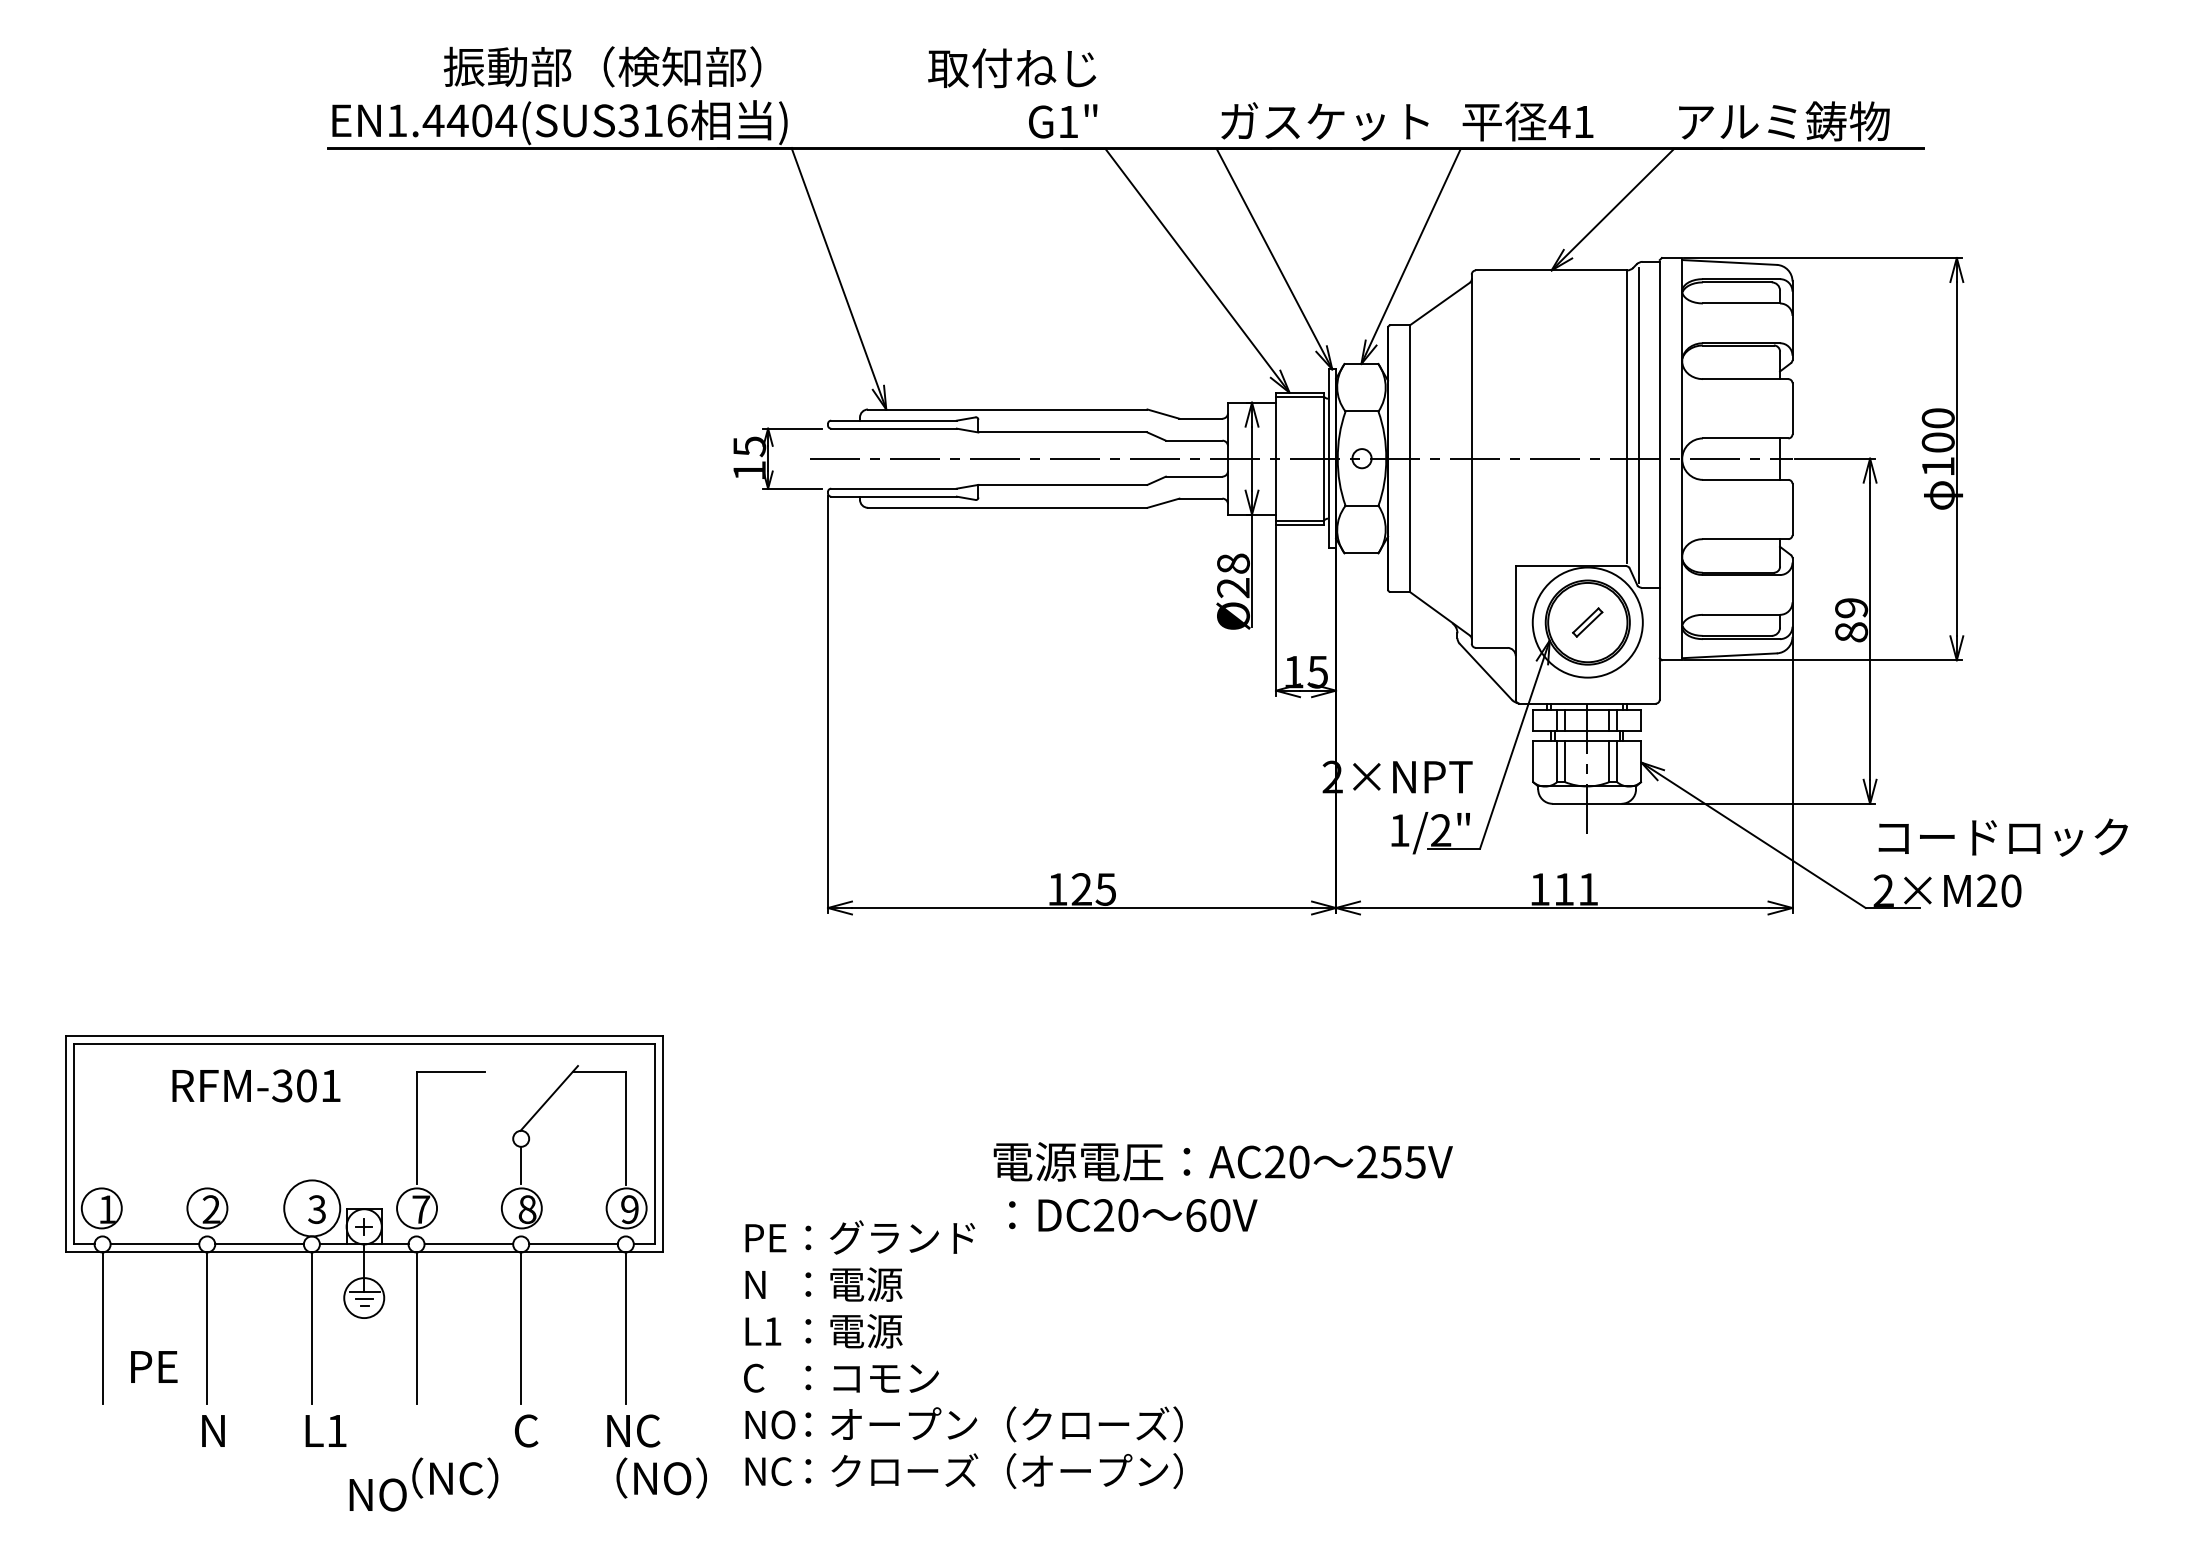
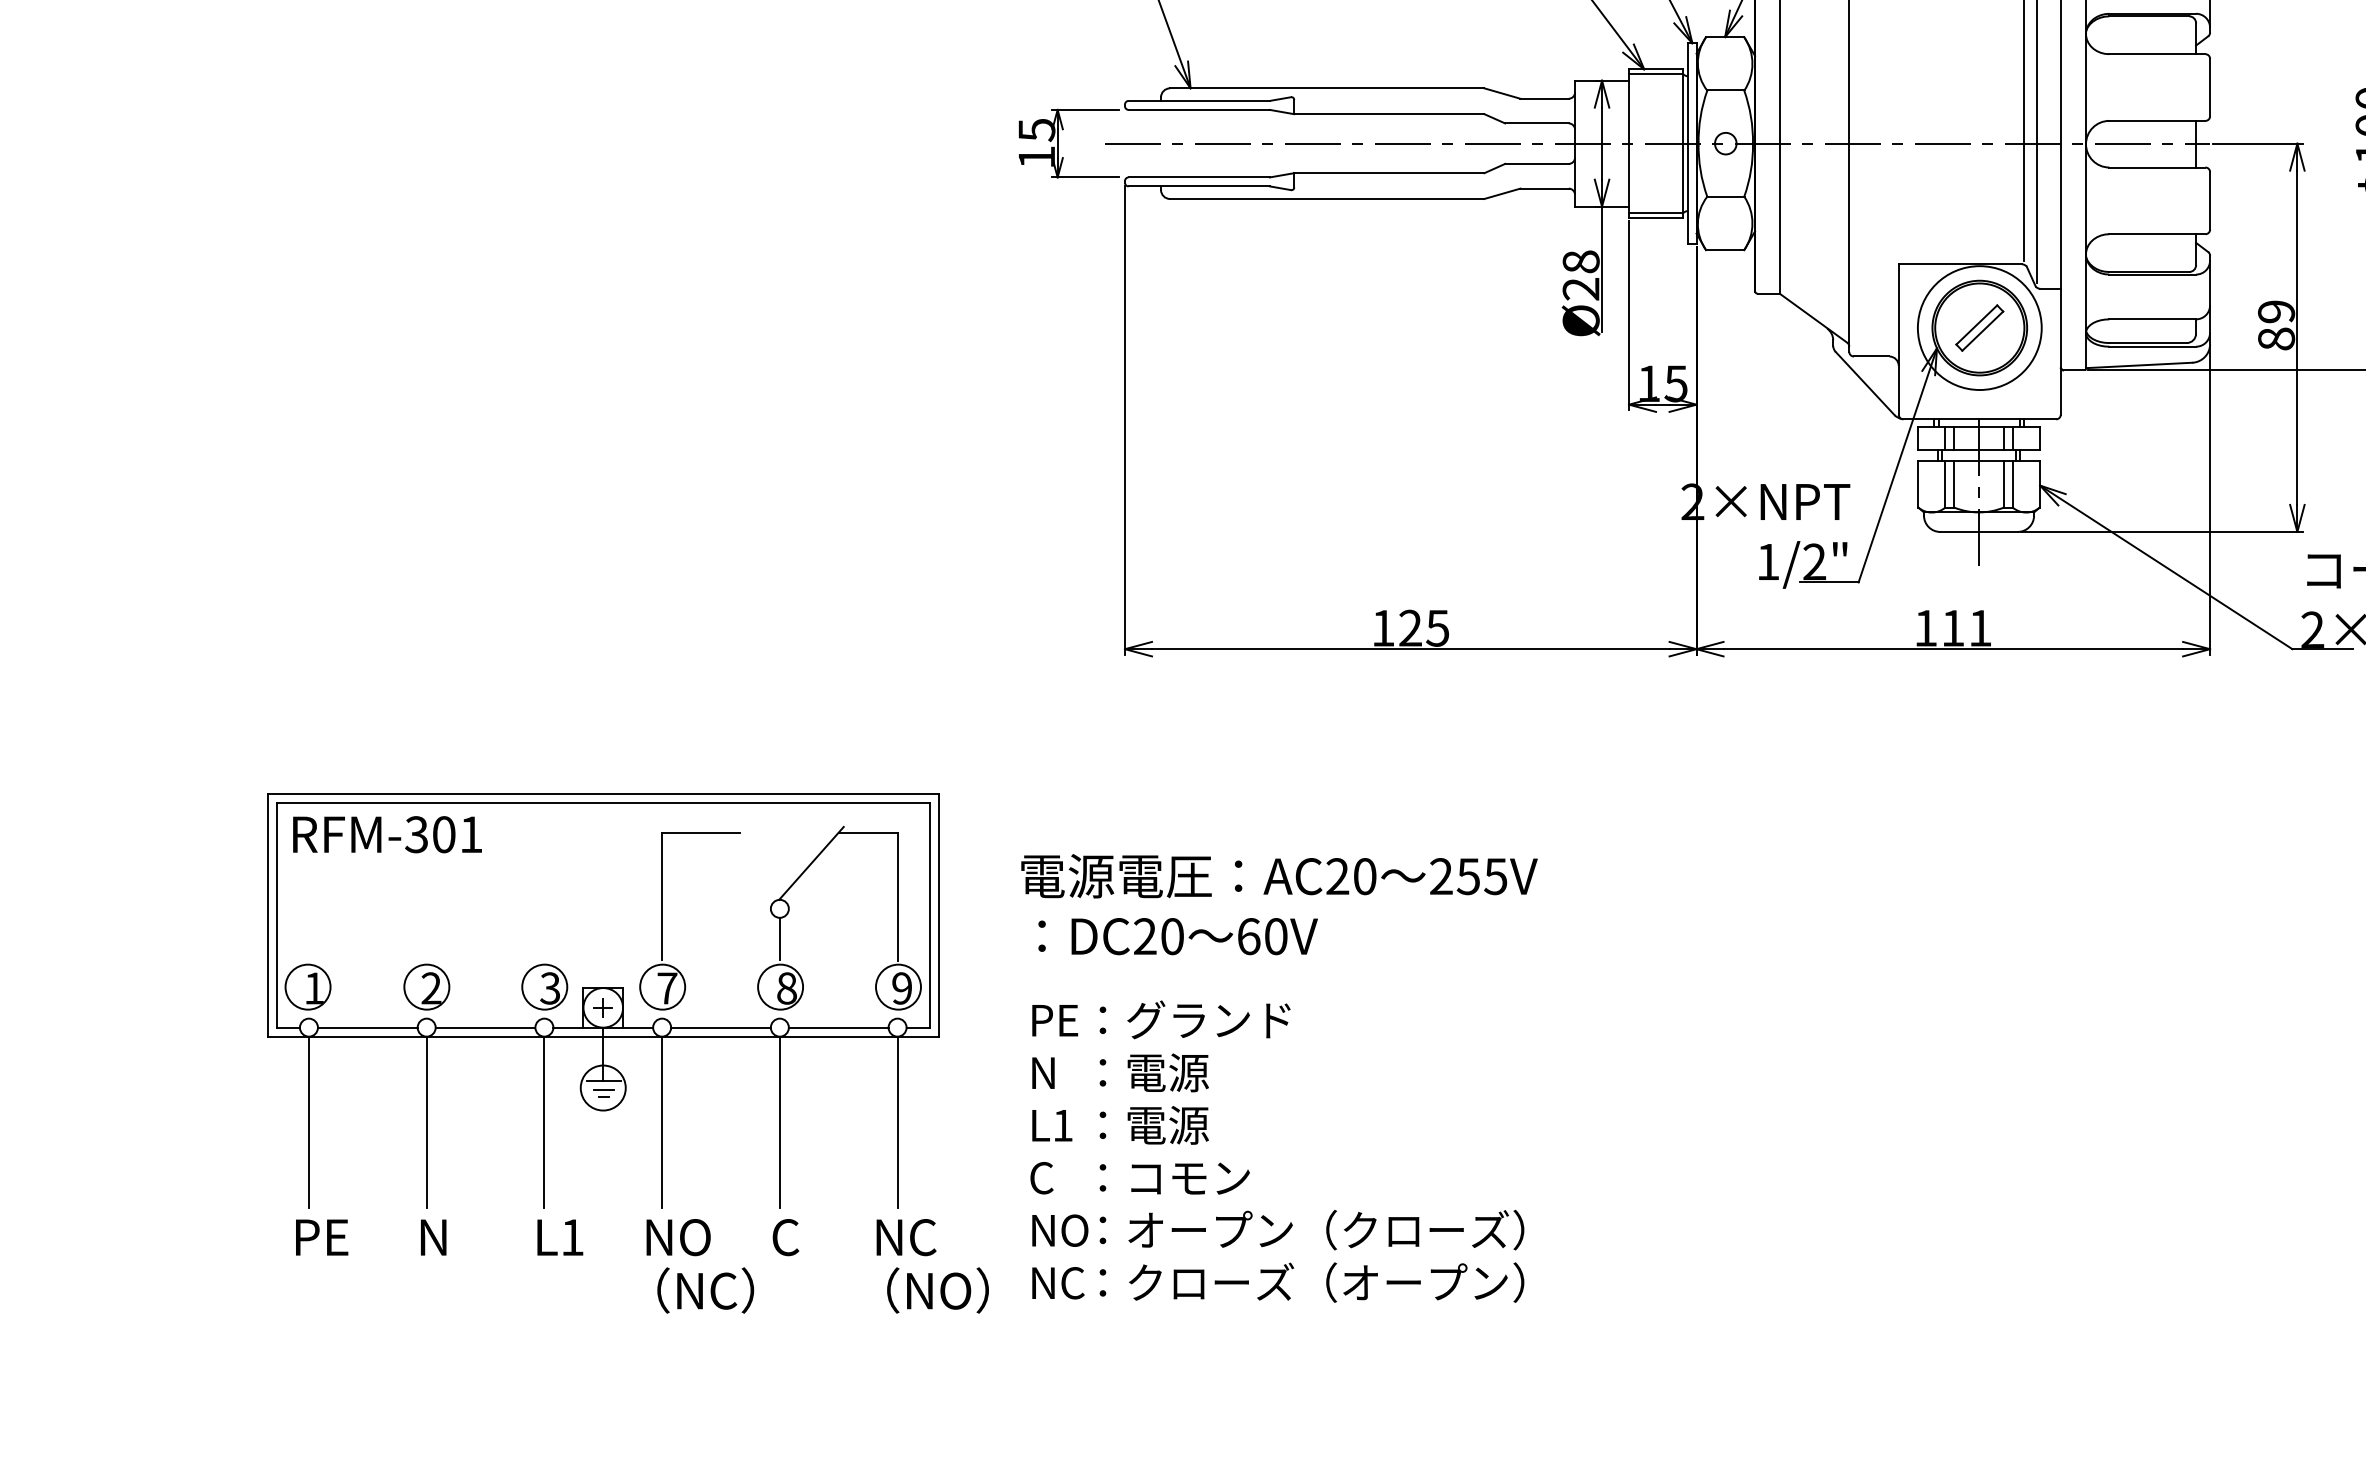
part: (1587, 622) -> (1979, 327), size x1.43
text: (256, 1085) -> (387, 834), moved
text: (1222, 1186) -> (1278, 903), moved
circle: (312, 1208) -> (545, 987), size x0.71
text: (154, 1366) -> (322, 1236), moved
text: (377, 1494) -> (677, 1236), moved

